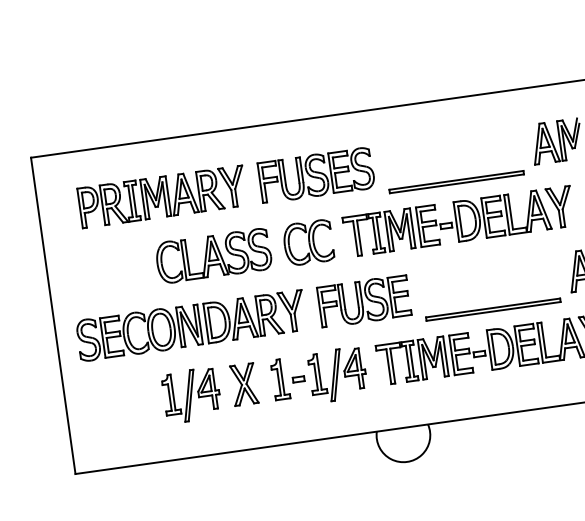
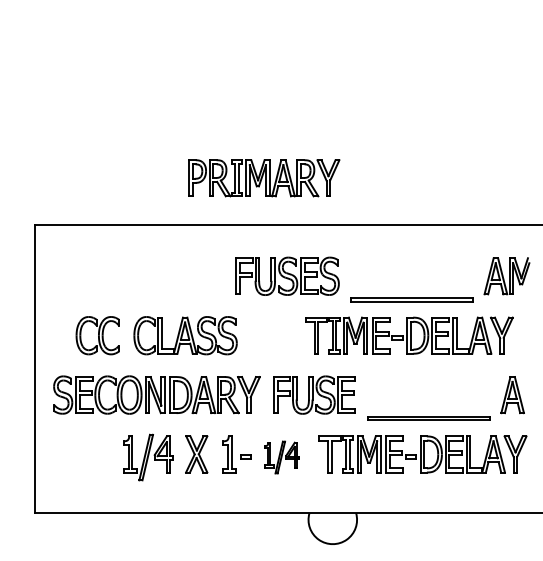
part: (162, 197) -> (264, 178), moved
part: (307, 242) -> (97, 335), moved
part: (337, 374) -> (281, 457), size x0.7

